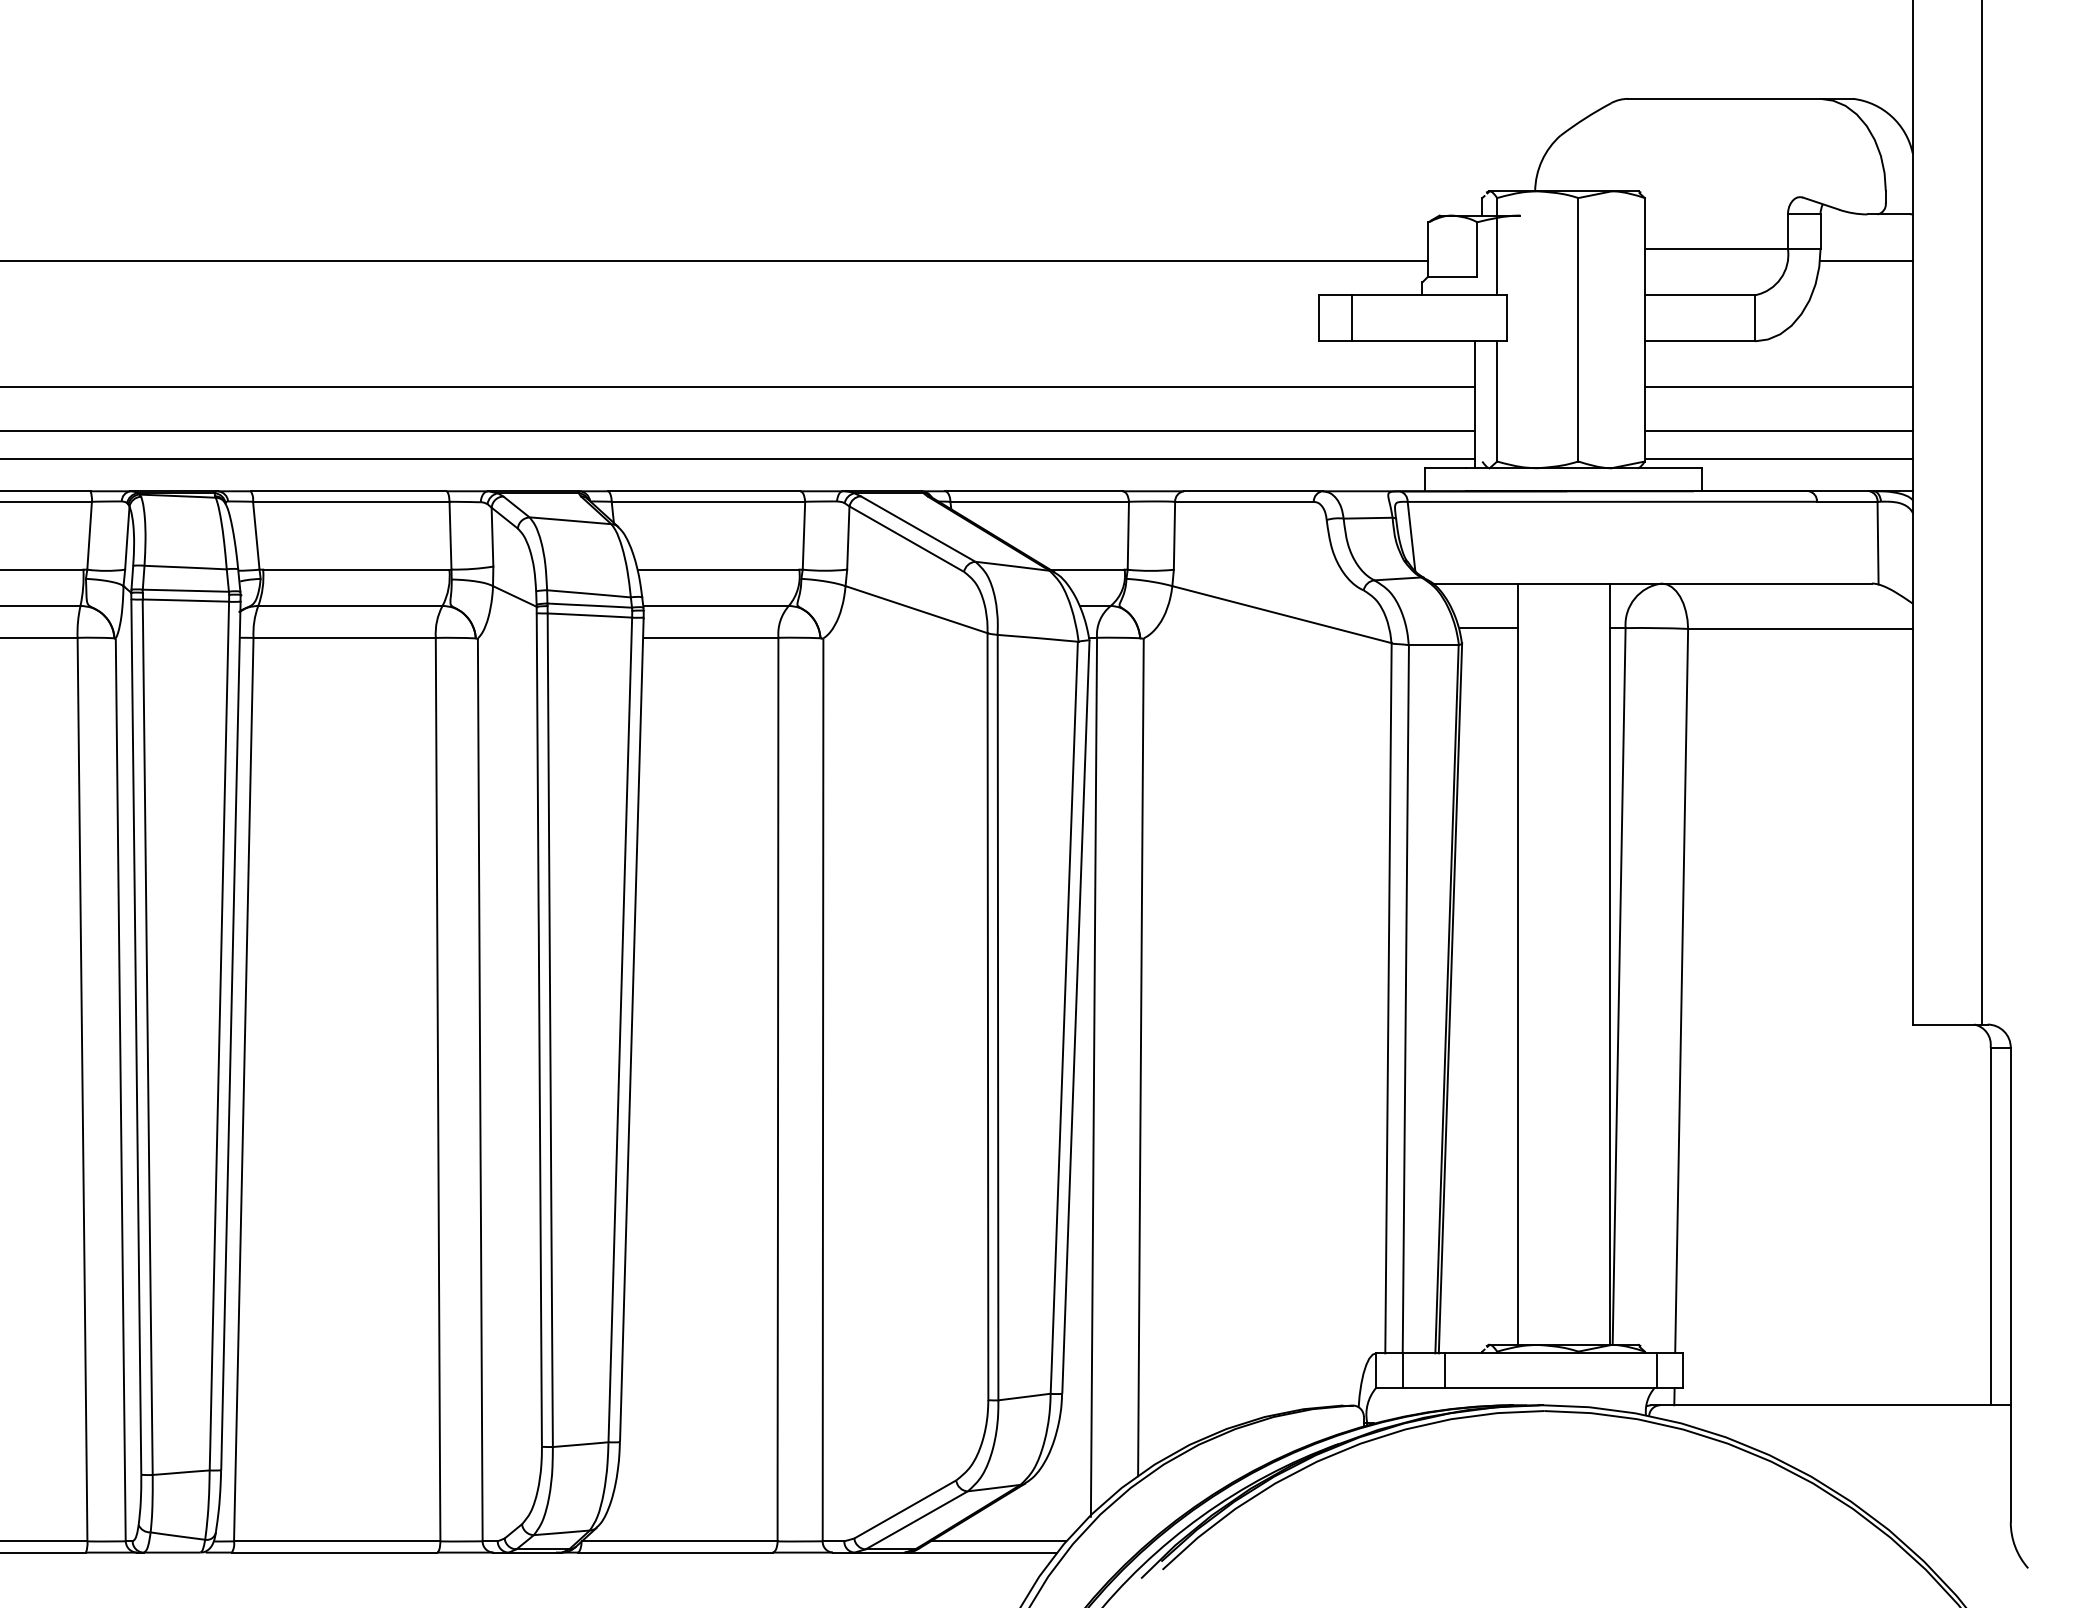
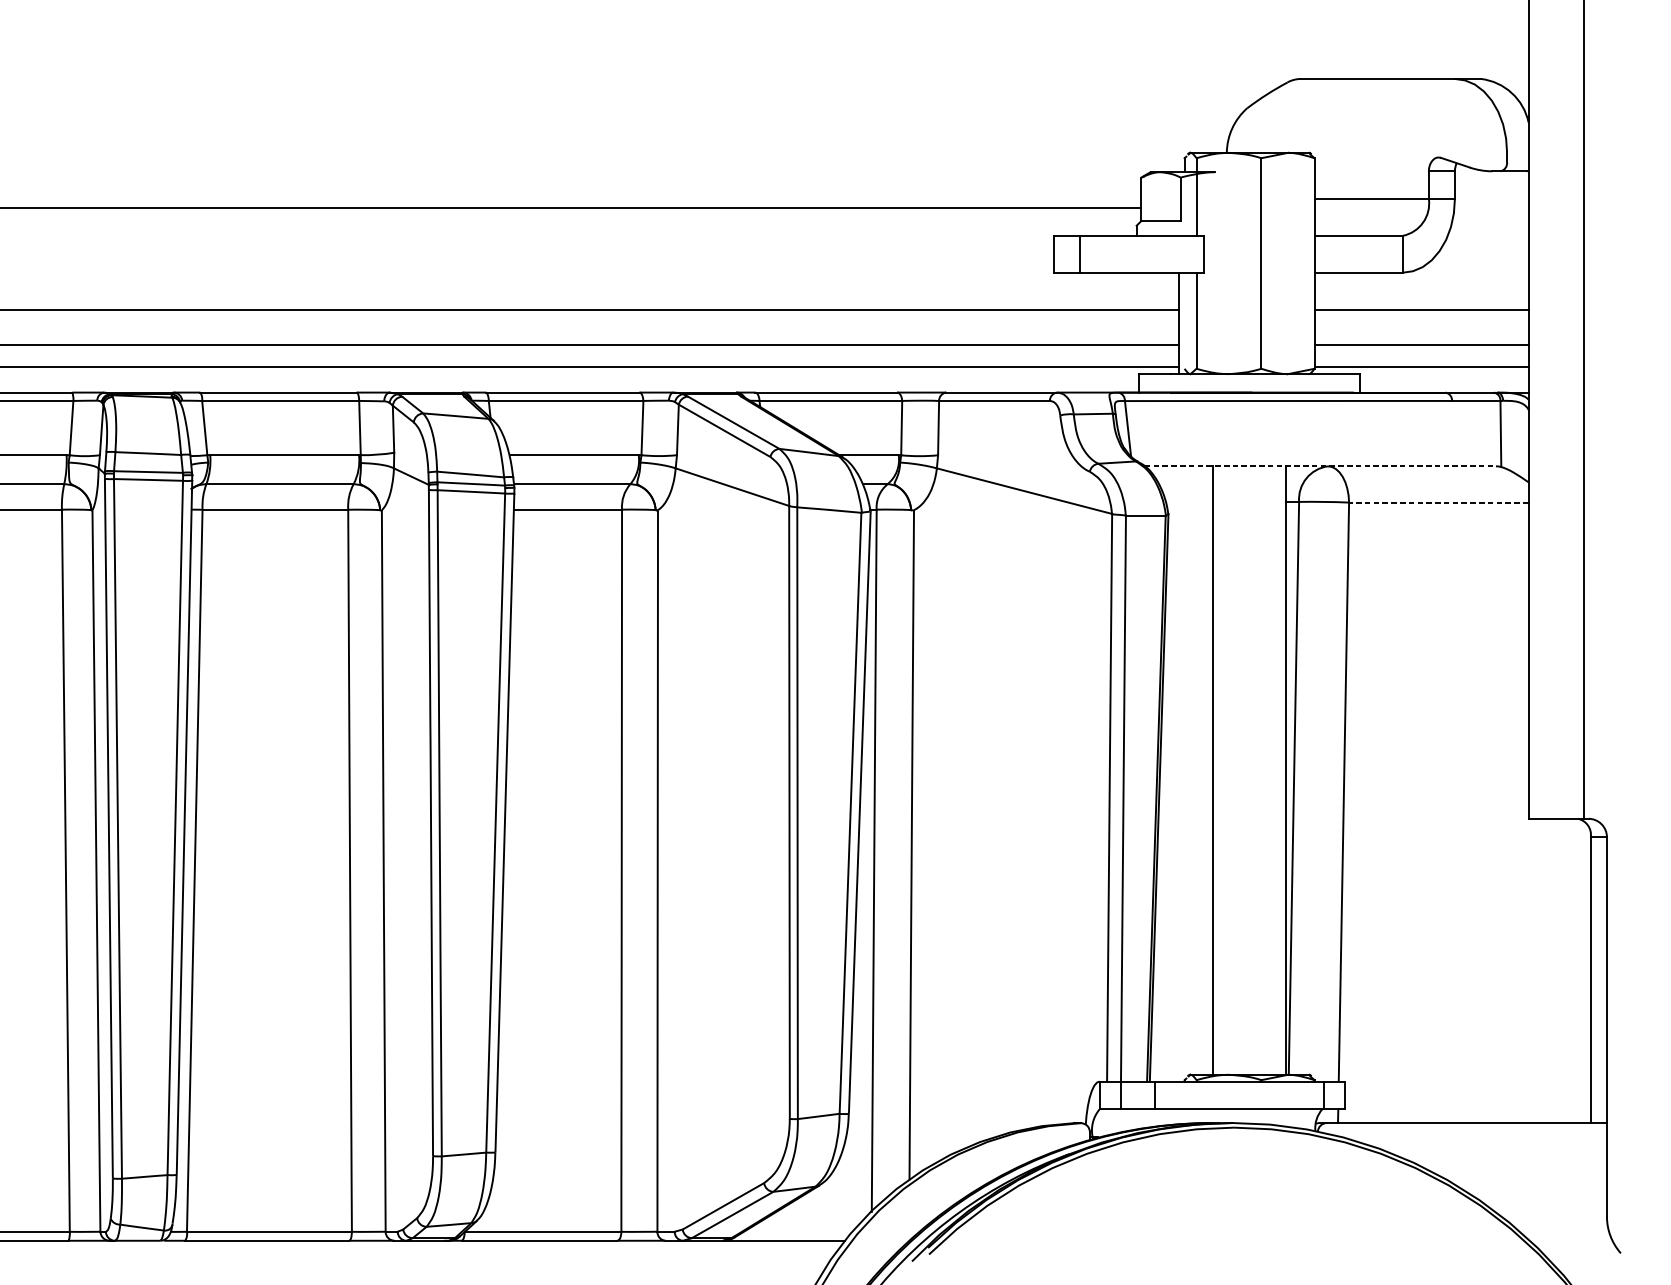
line: (1866, 260) -> (1491, 208), removed
line: (1652, 583) -> (1320, 466), solid -> dashed
line: (1488, 628) -> (1189, 502), removed
line: (1799, 628) -> (1438, 502), solid -> dashed
line: (998, 1541) -> (797, 1231), removed

